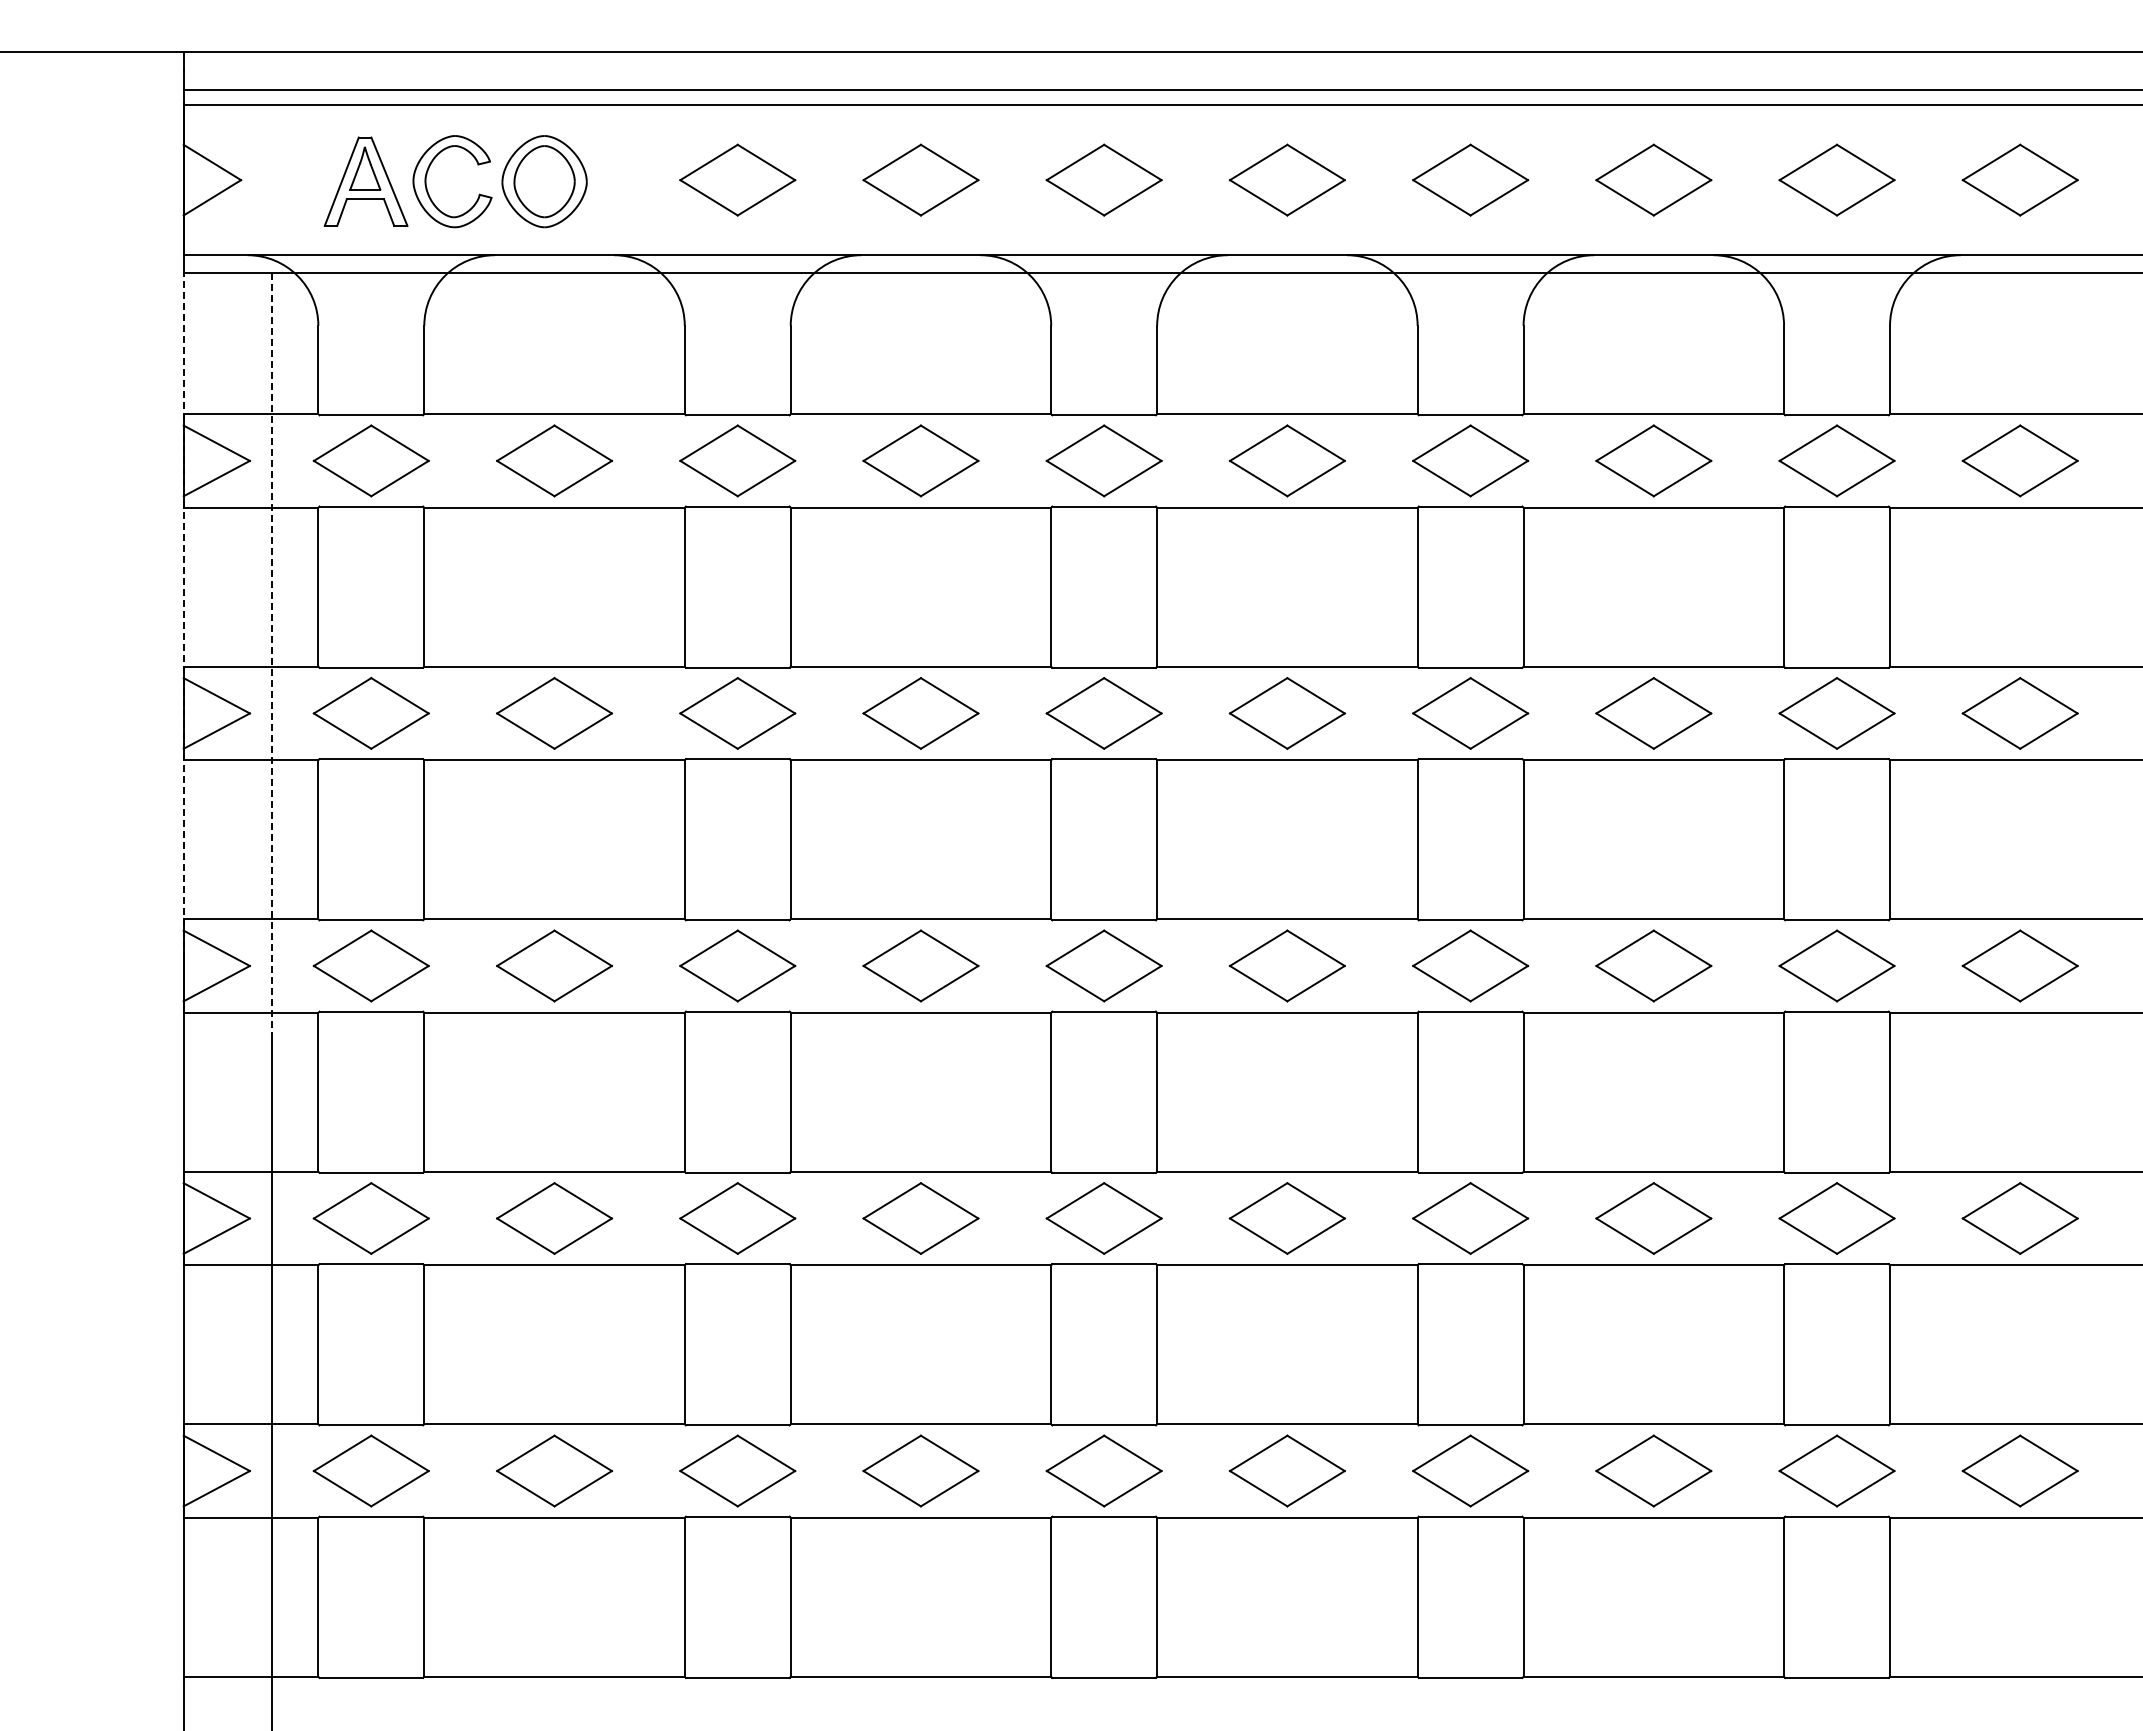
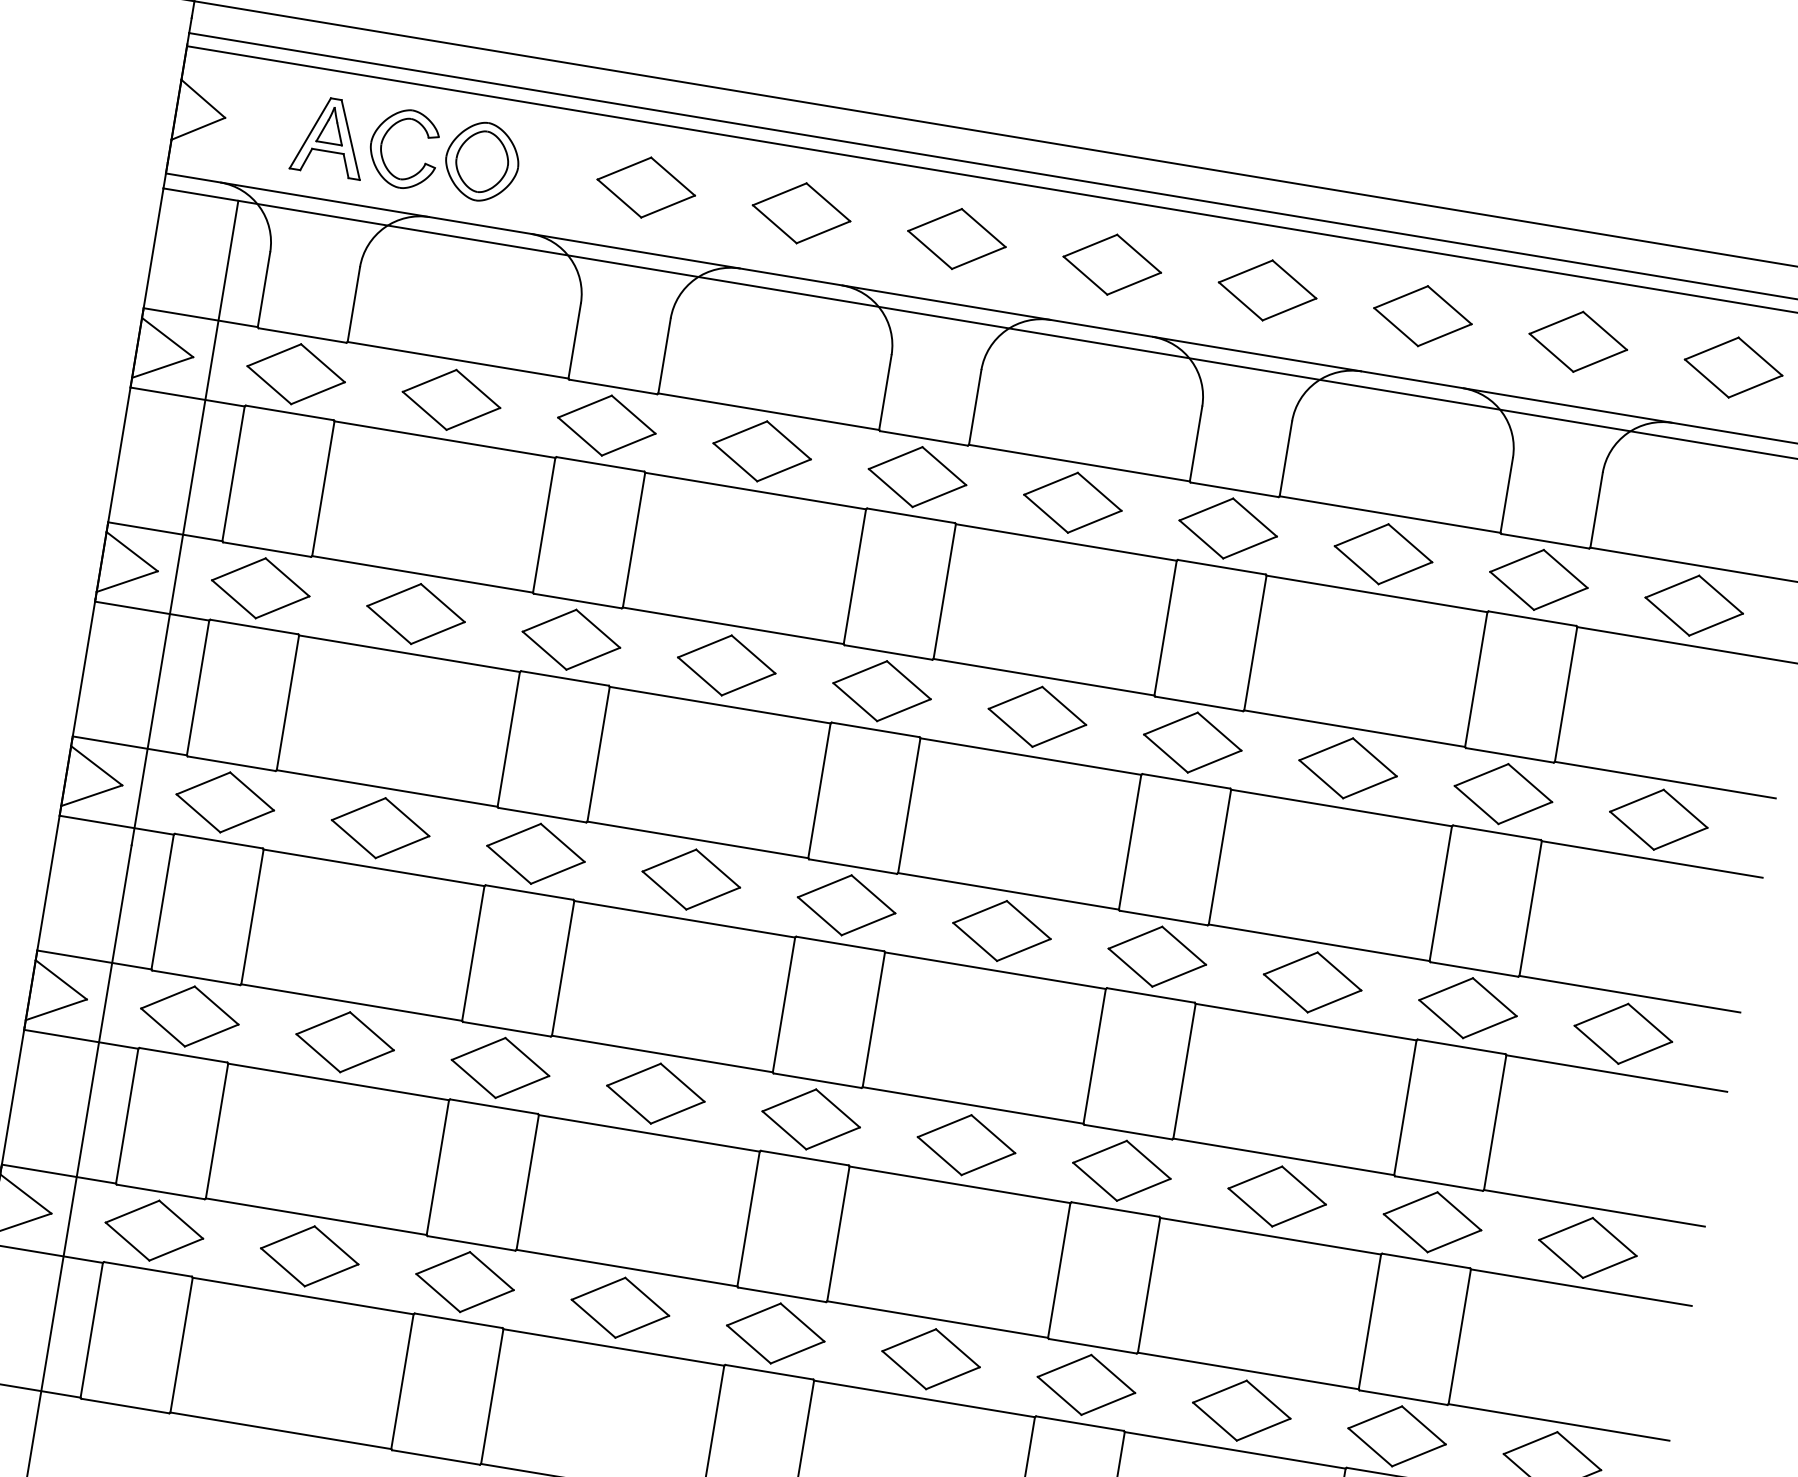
line: (183, 615) -> (115, 478), dashed -> solid
line: (272, 653) -> (185, 523), dashed -> solid

